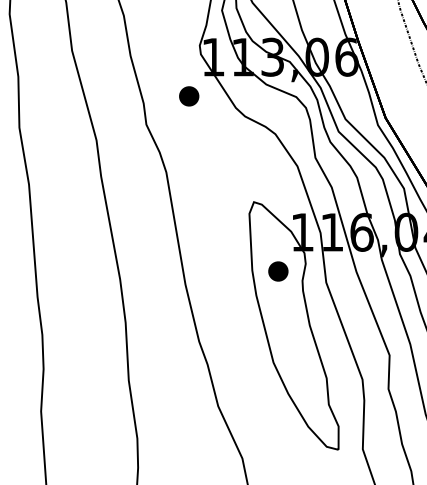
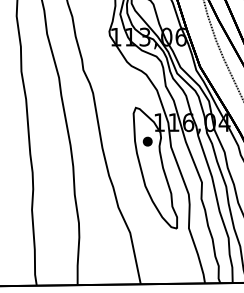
part: (189, 96) -> (104, 56), removed

